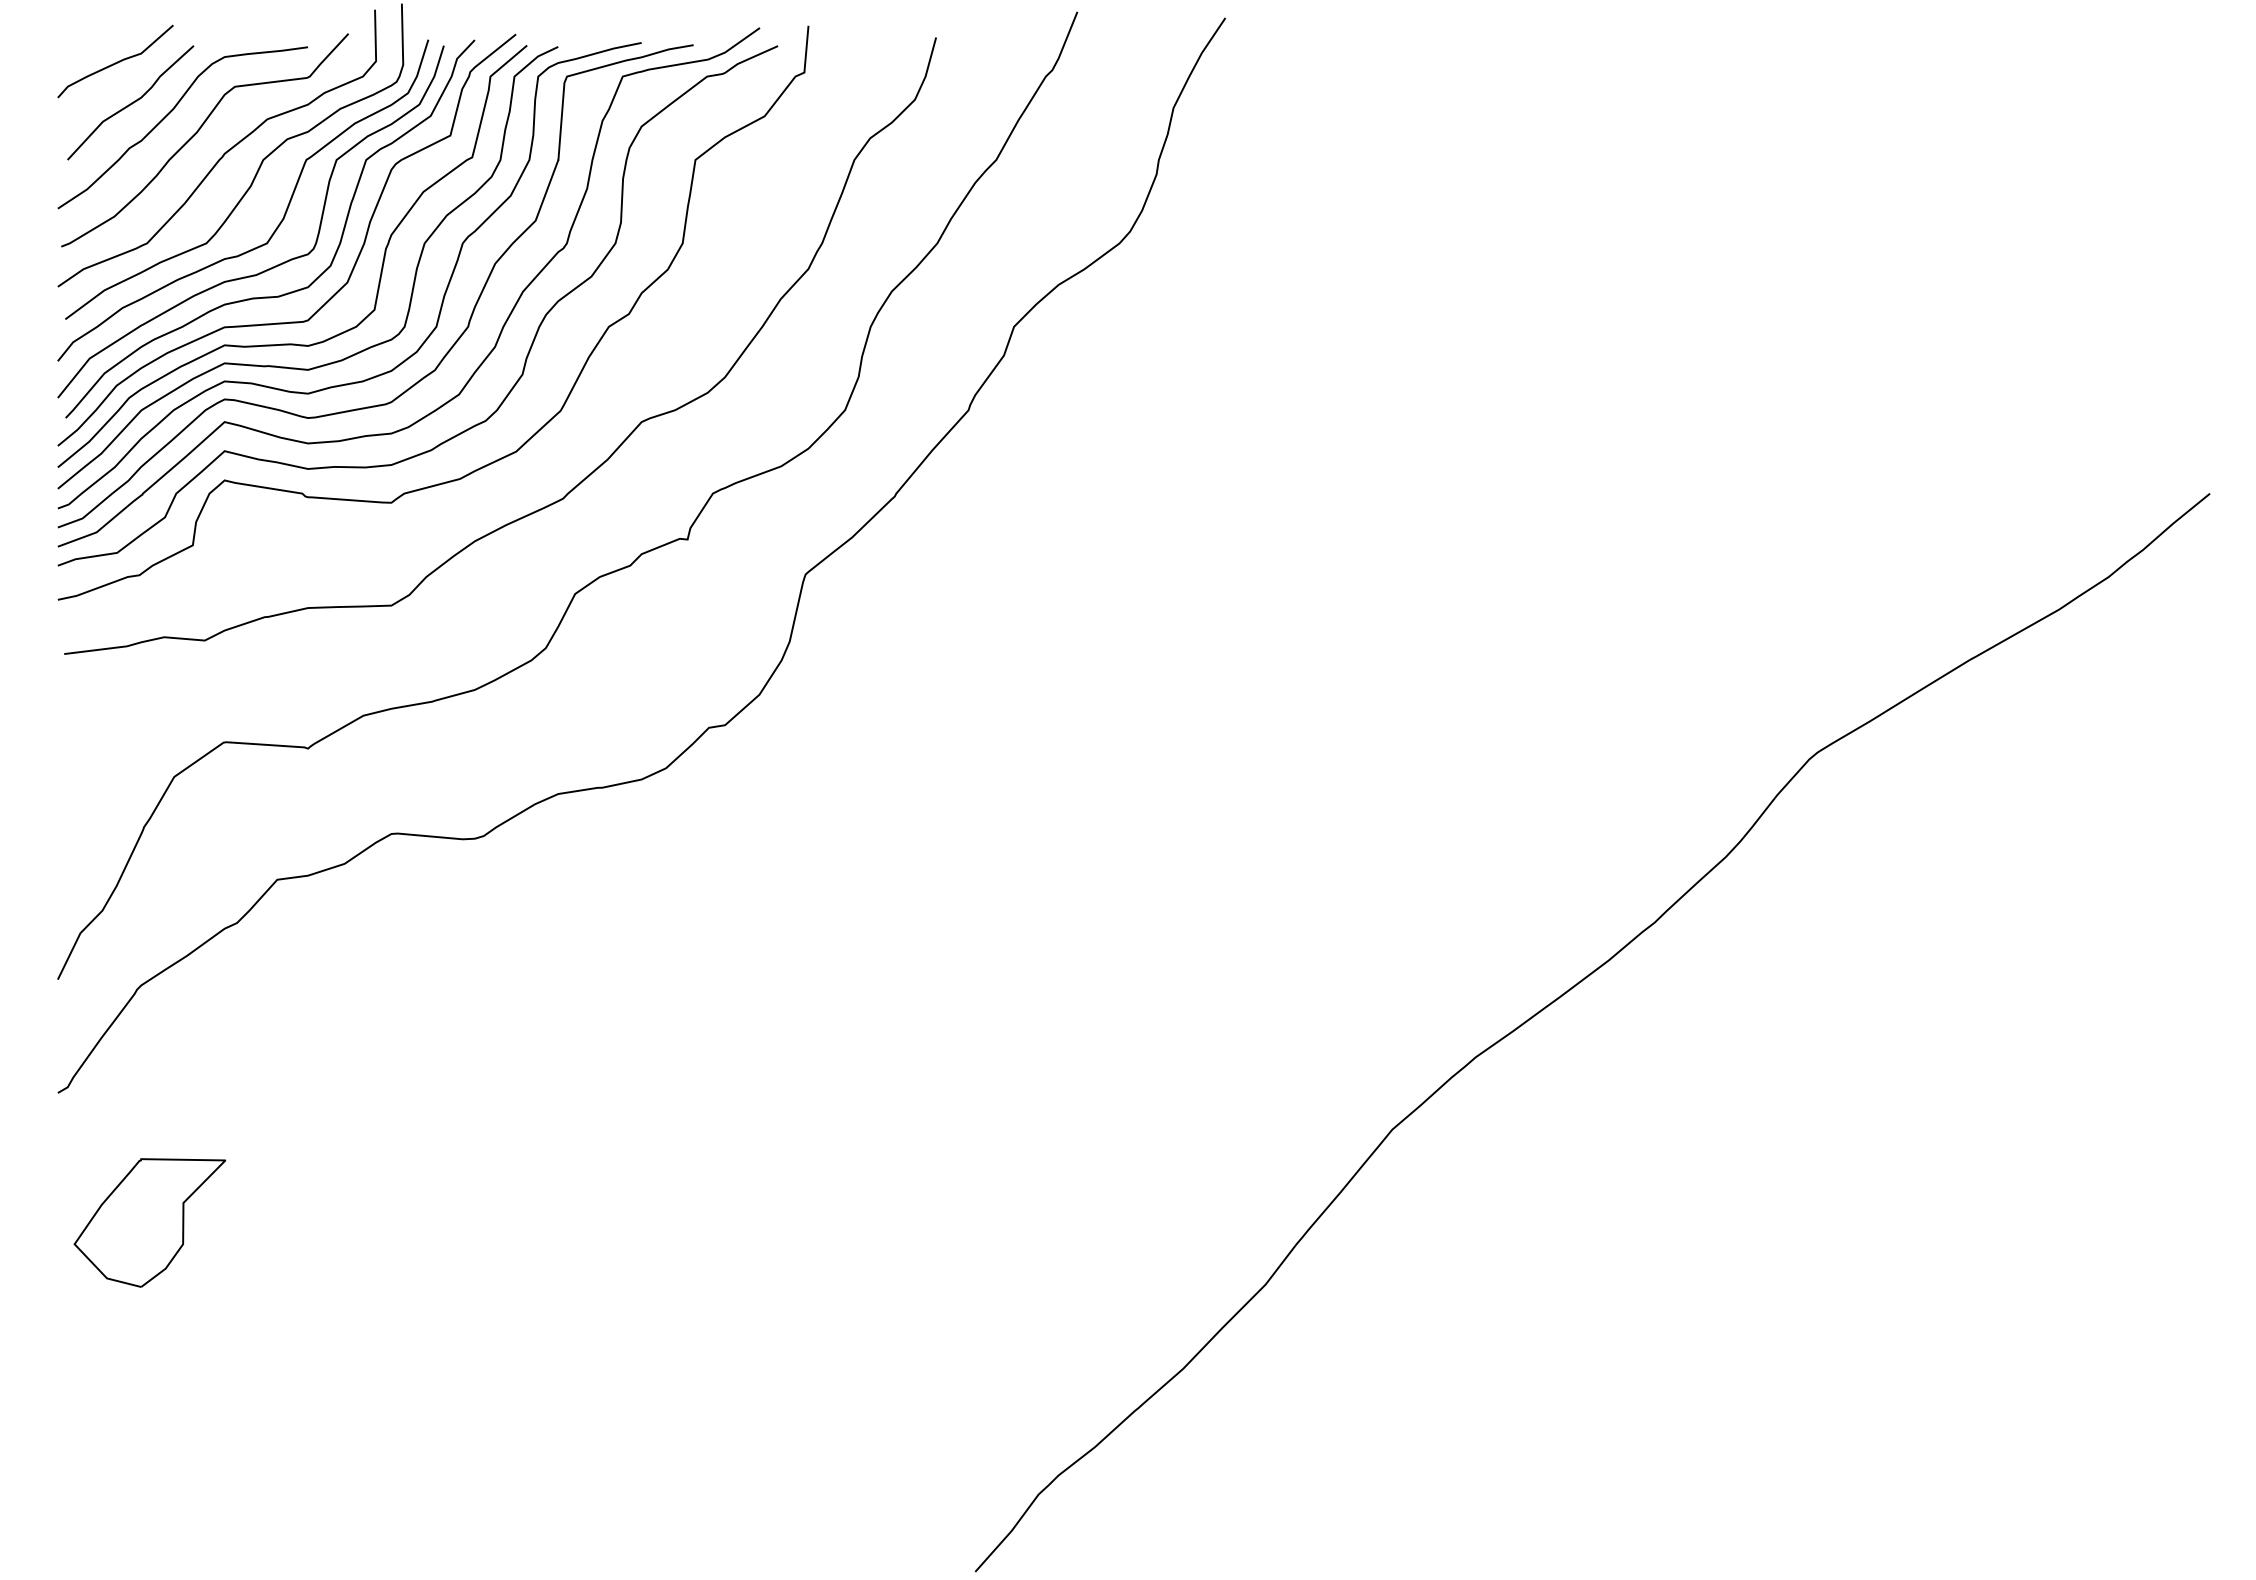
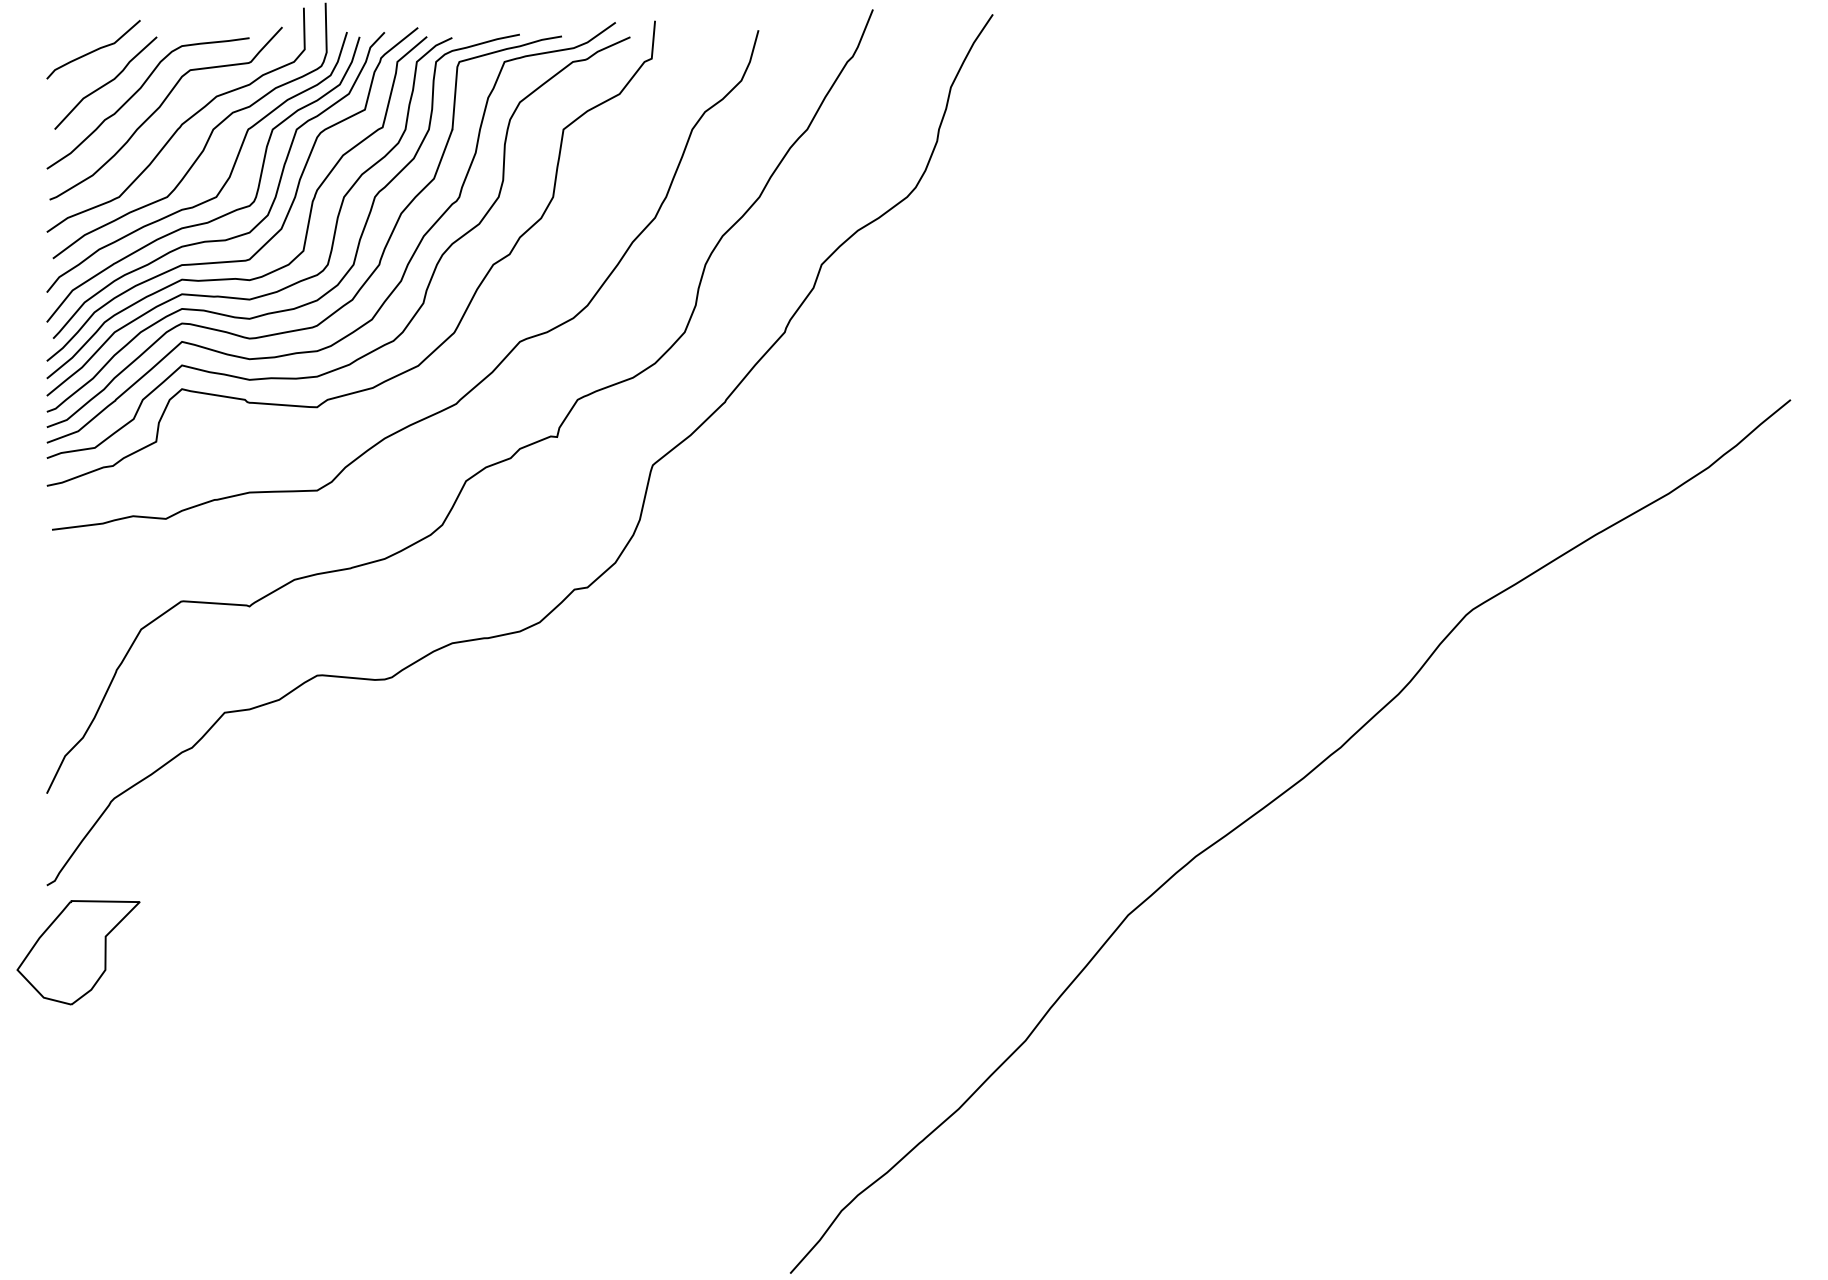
part: (149, 1222) -> (78, 952), moved

